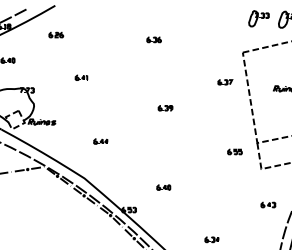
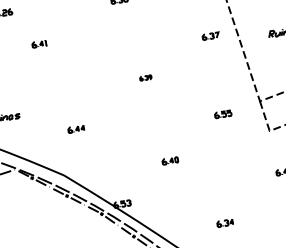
part: (81, 77) -> (39, 43), moved
part: (165, 108) -> (145, 78), size x0.7
part: (234, 151) -> (222, 113), moved
part: (163, 187) -> (170, 160), moved

